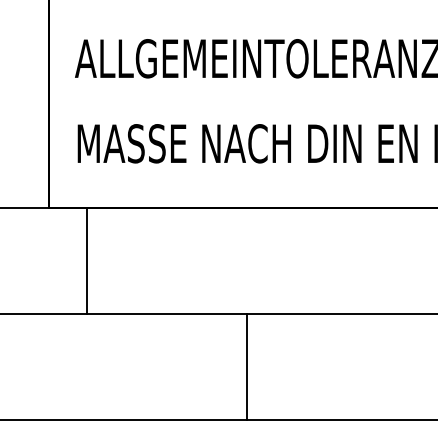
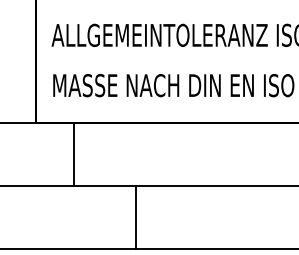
line: (86, 260) -> (73, 154), moved
line: (247, 367) -> (136, 217), moved

